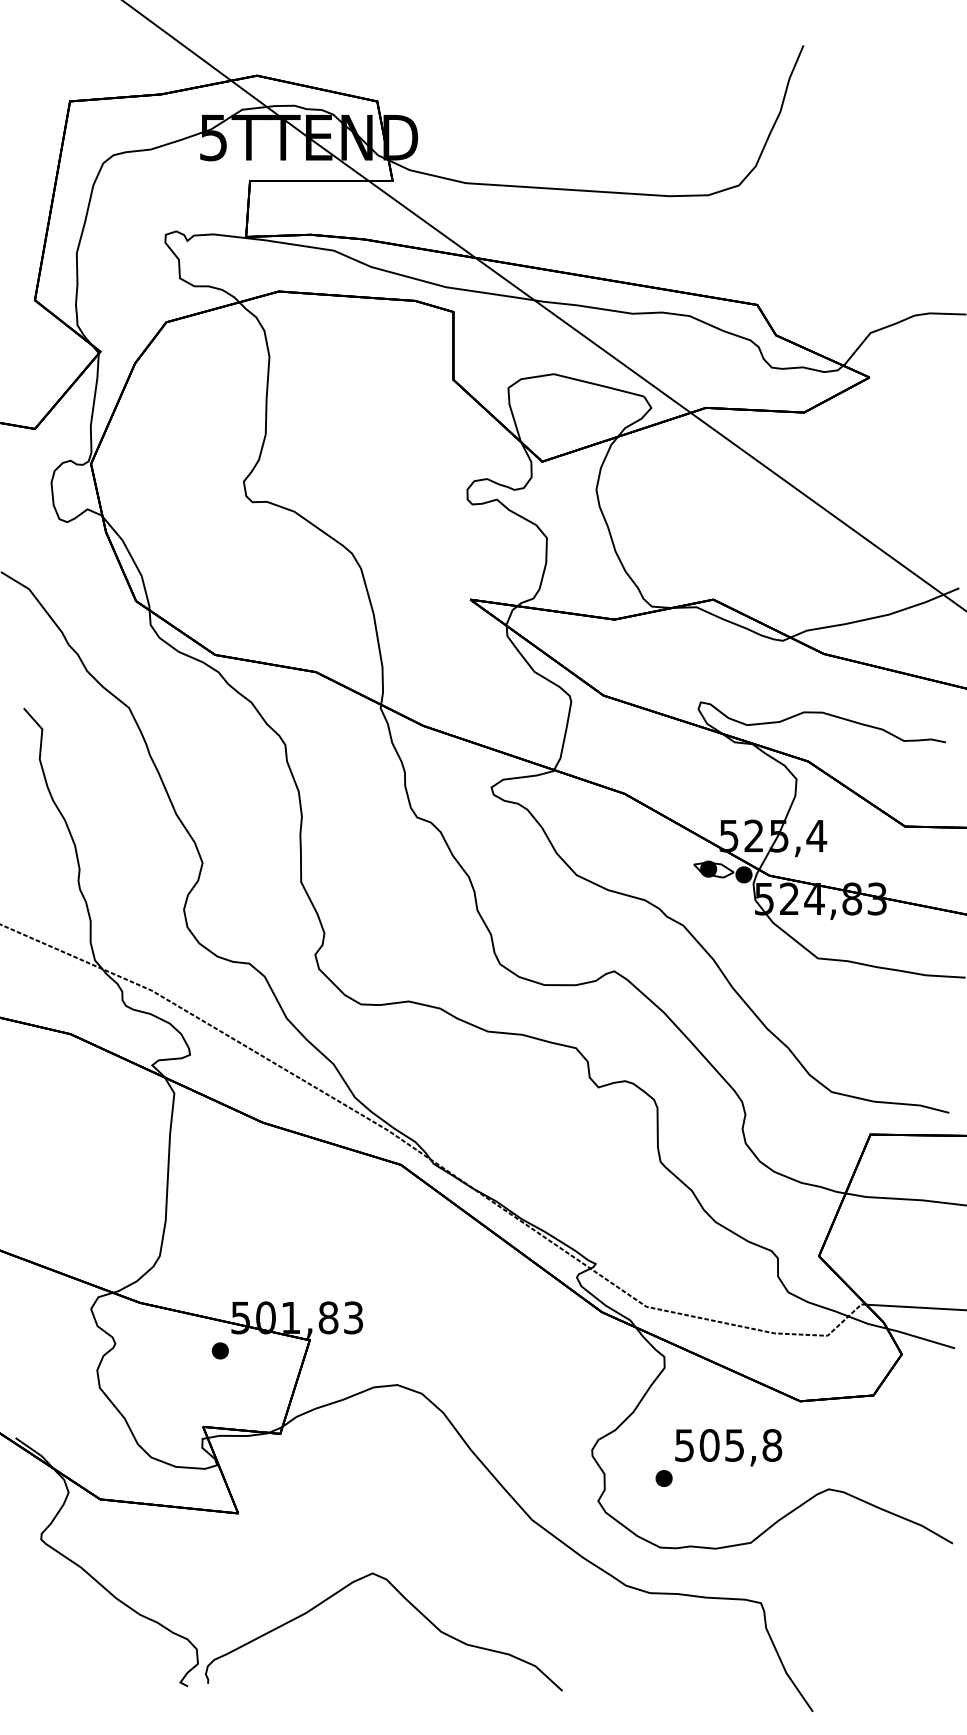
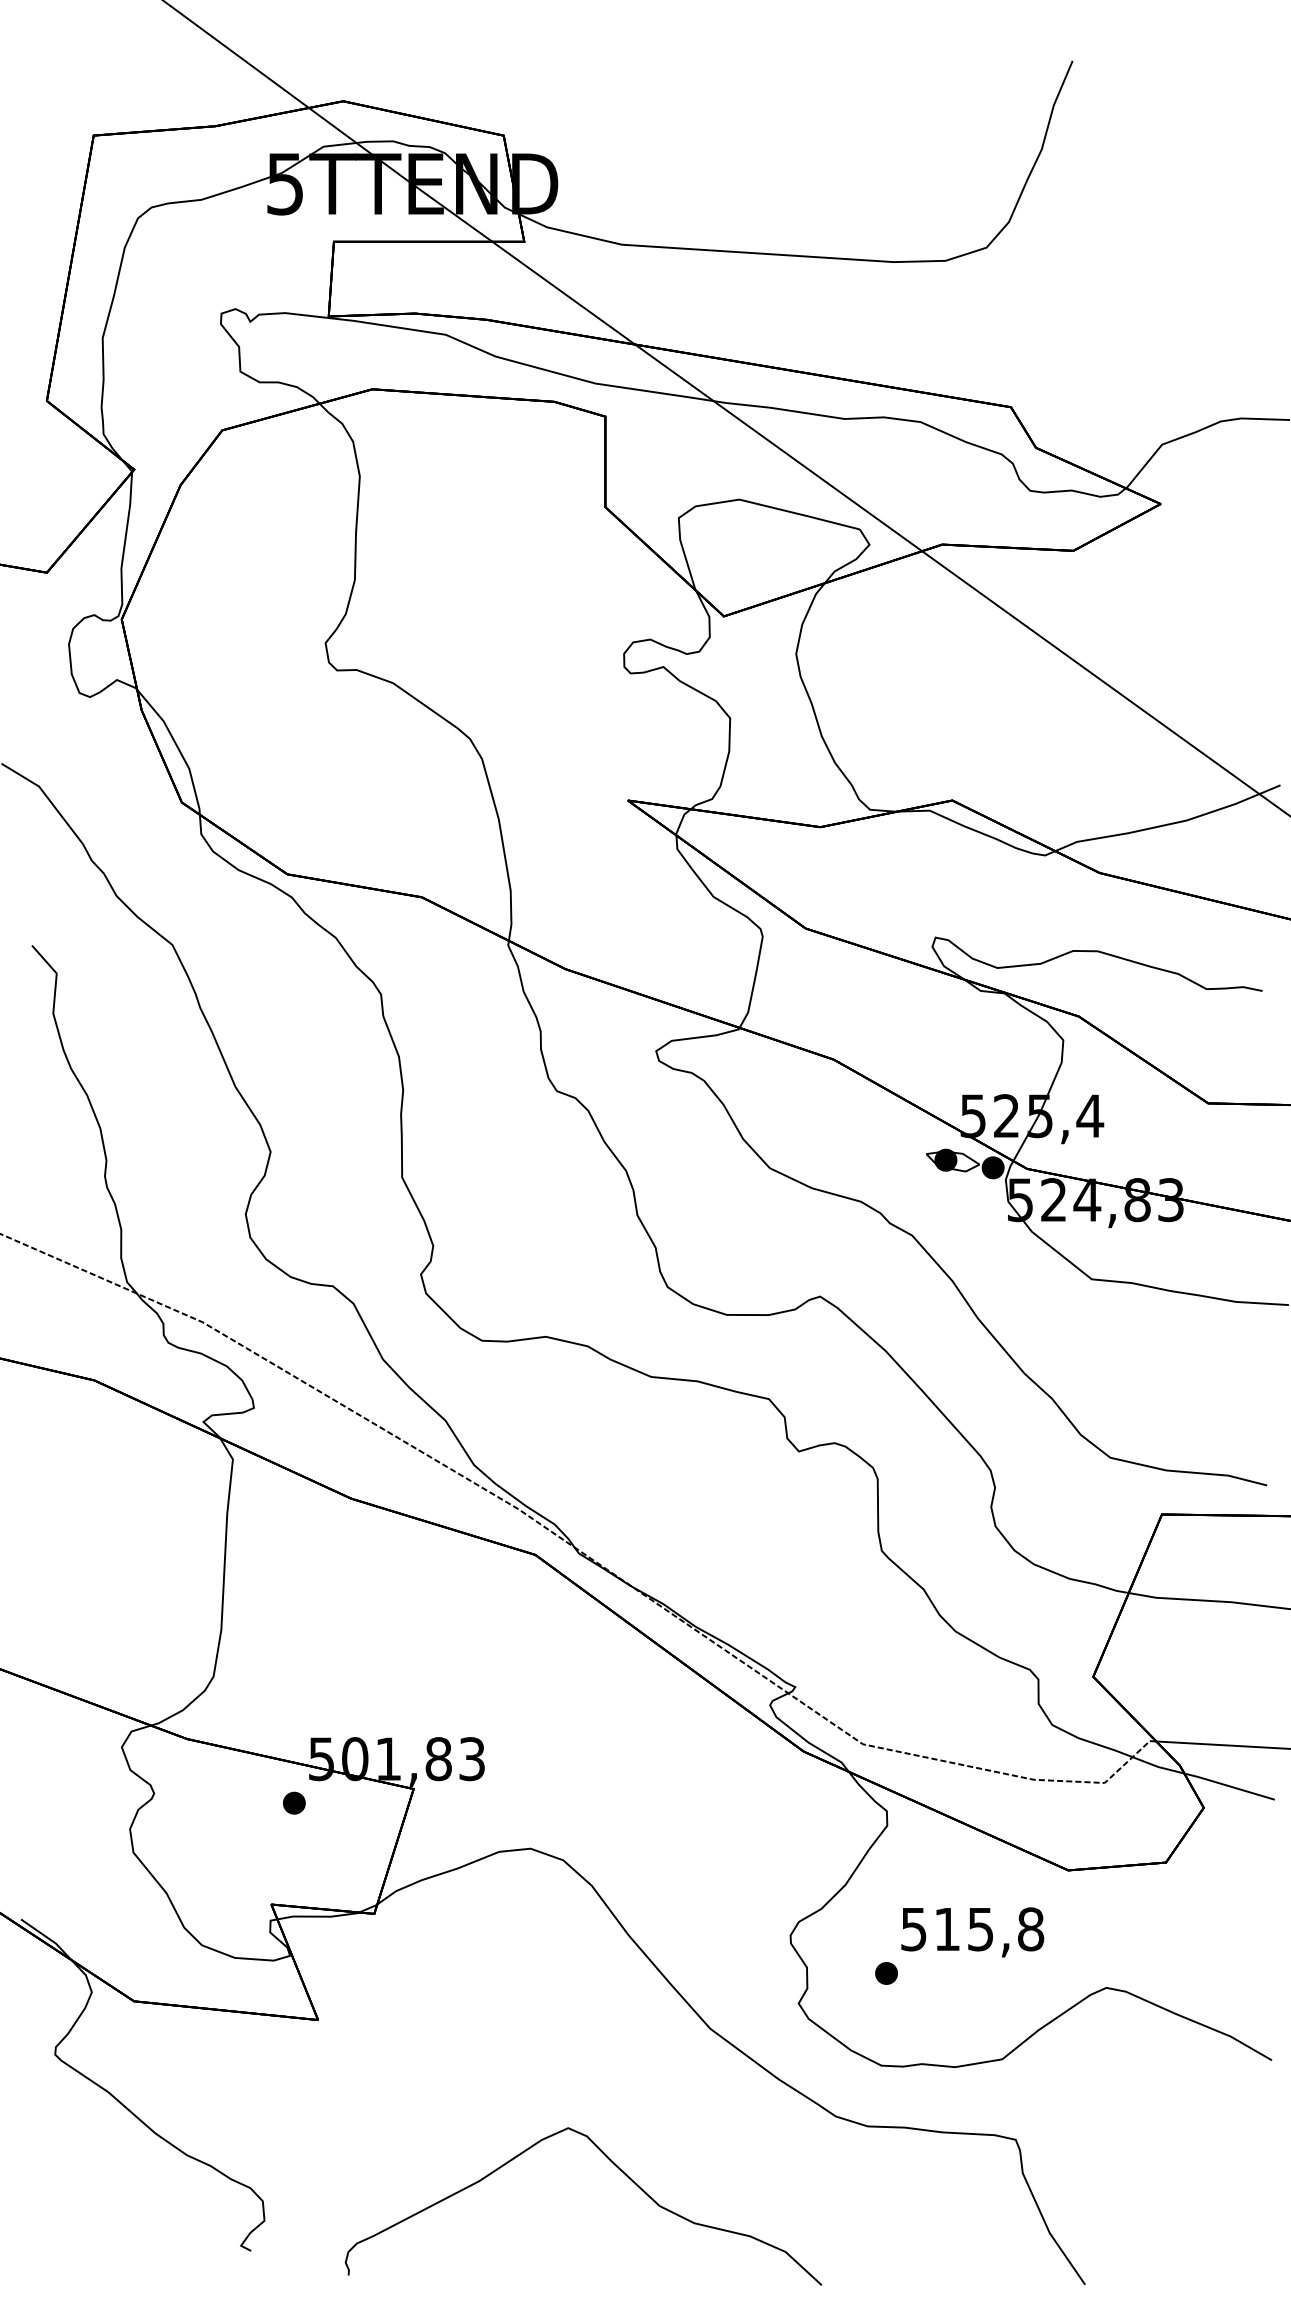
text: (709, 1445) -> (947, 1929), 505,8 -> 515,8
curve: (410, 1604) -> (618, 2169), moved

